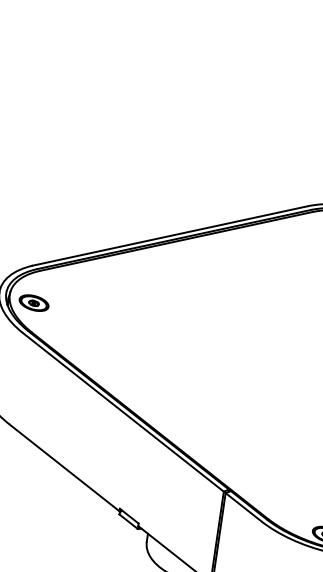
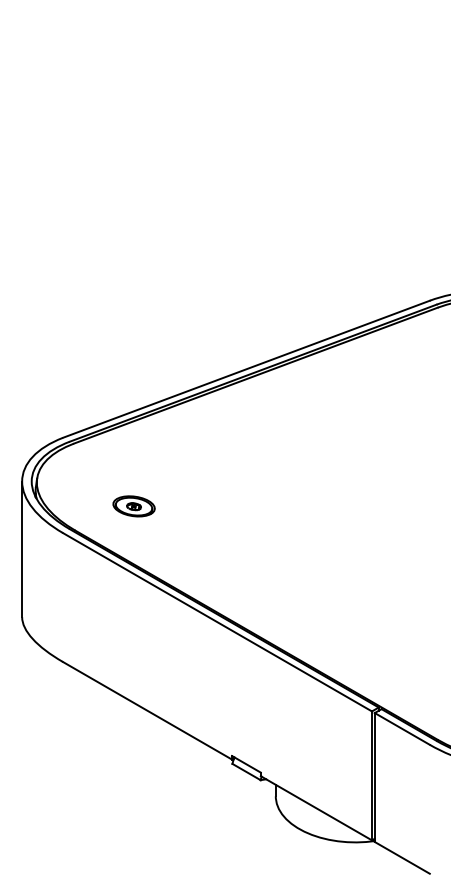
part: (33, 303) -> (133, 506), moved

